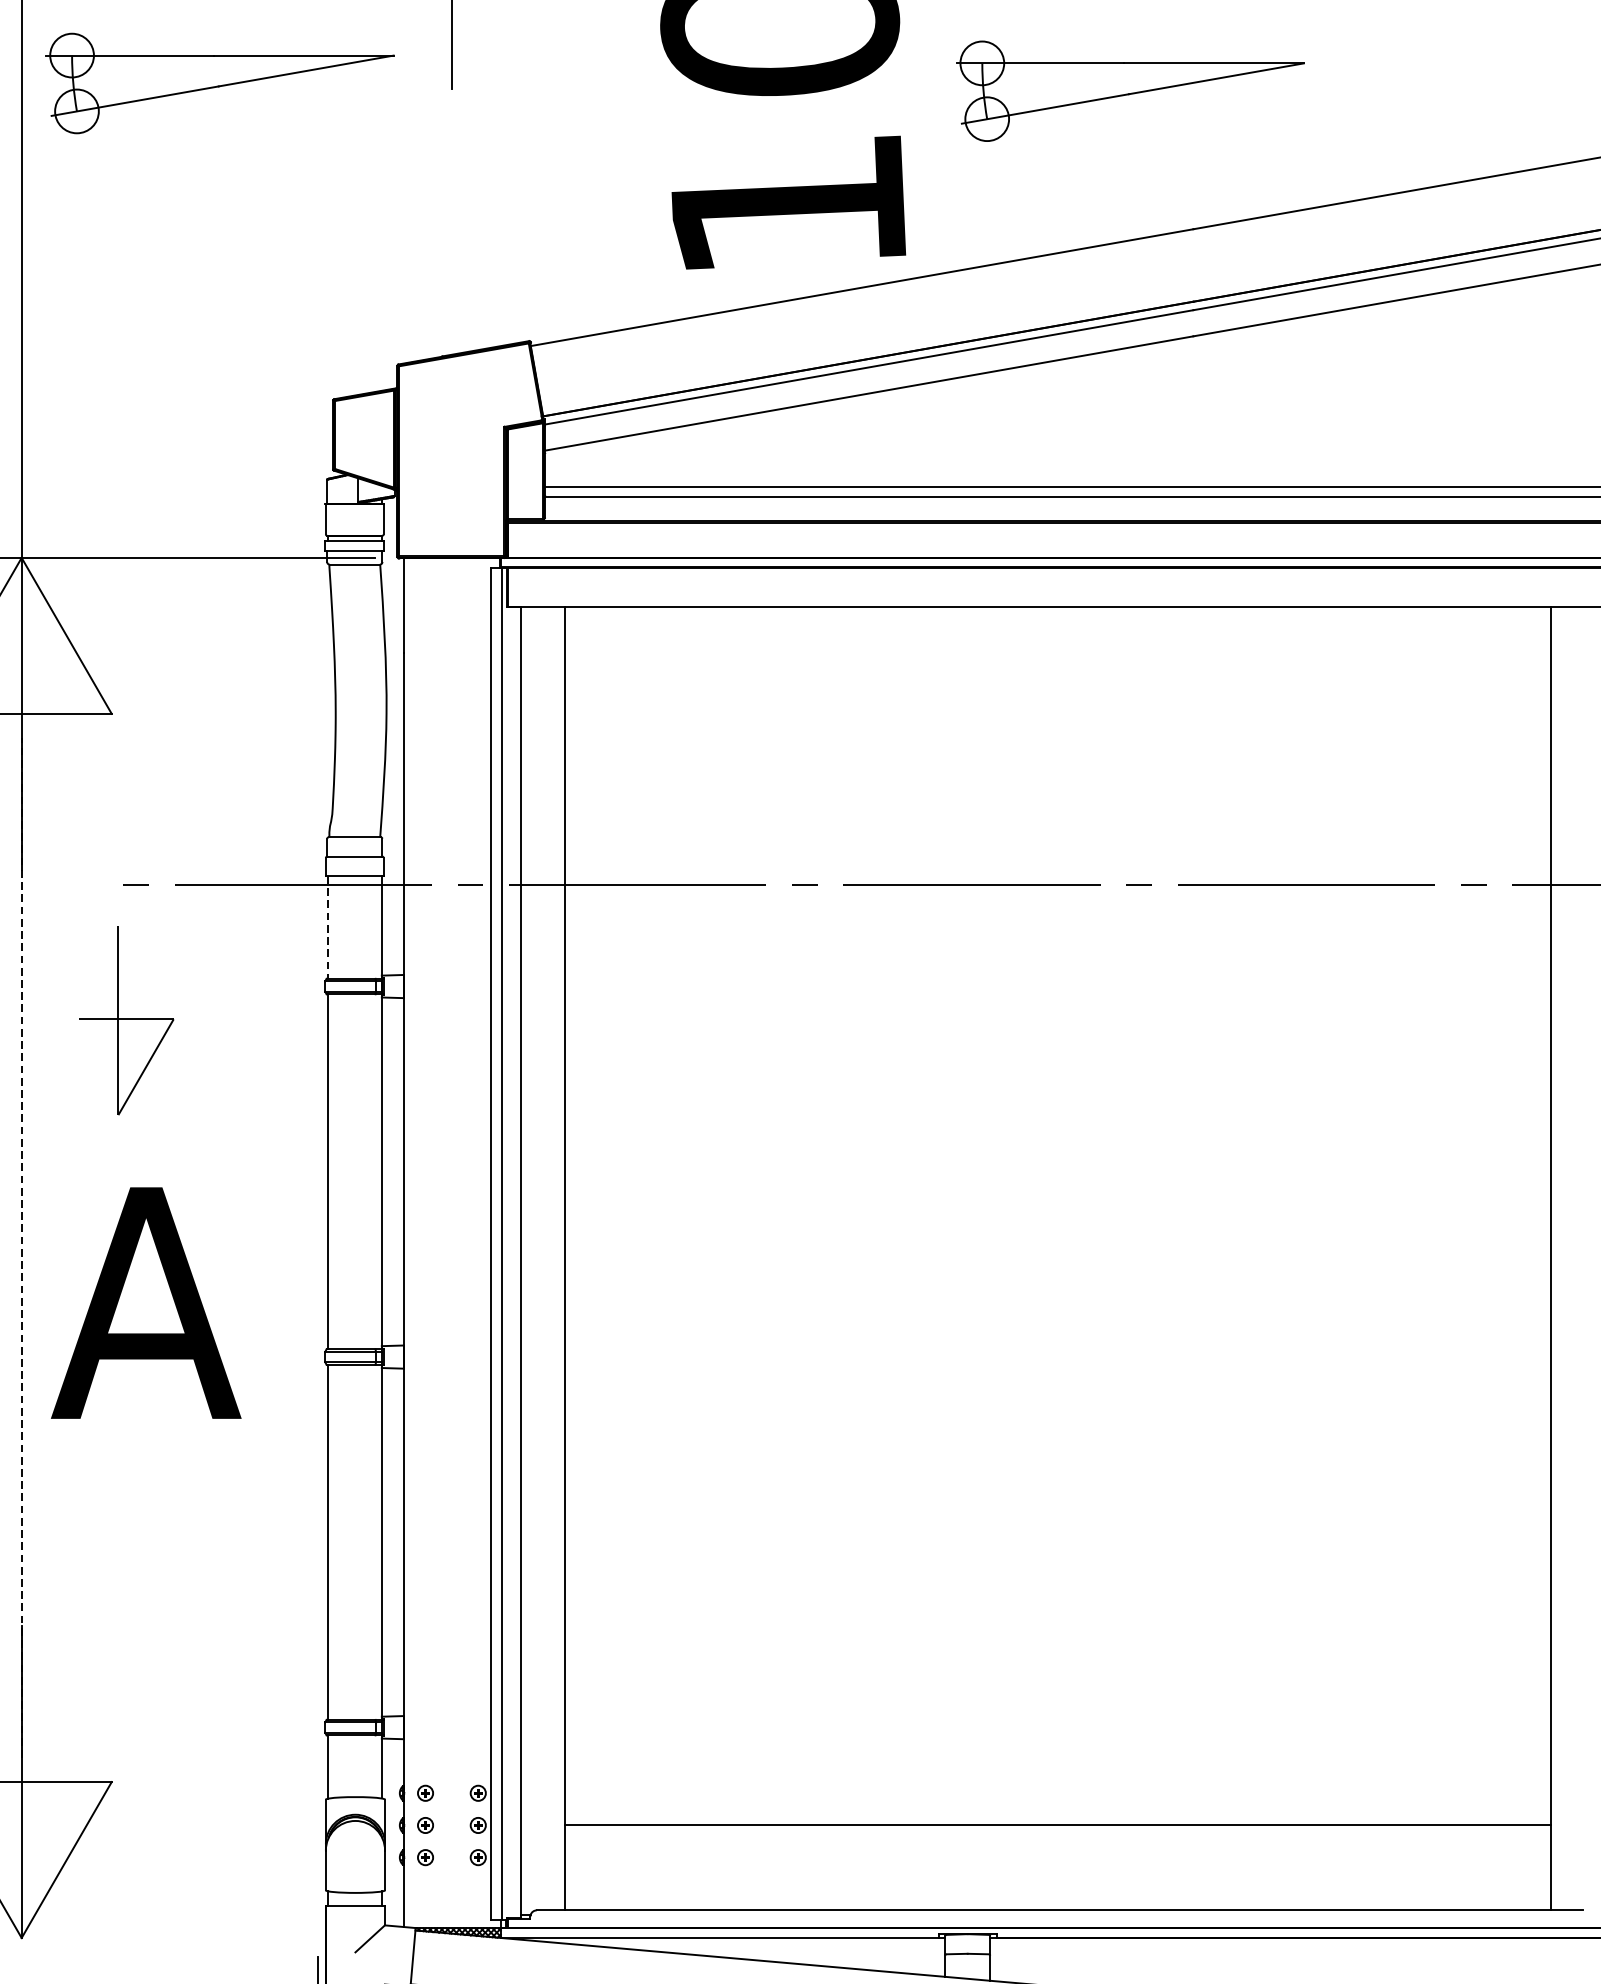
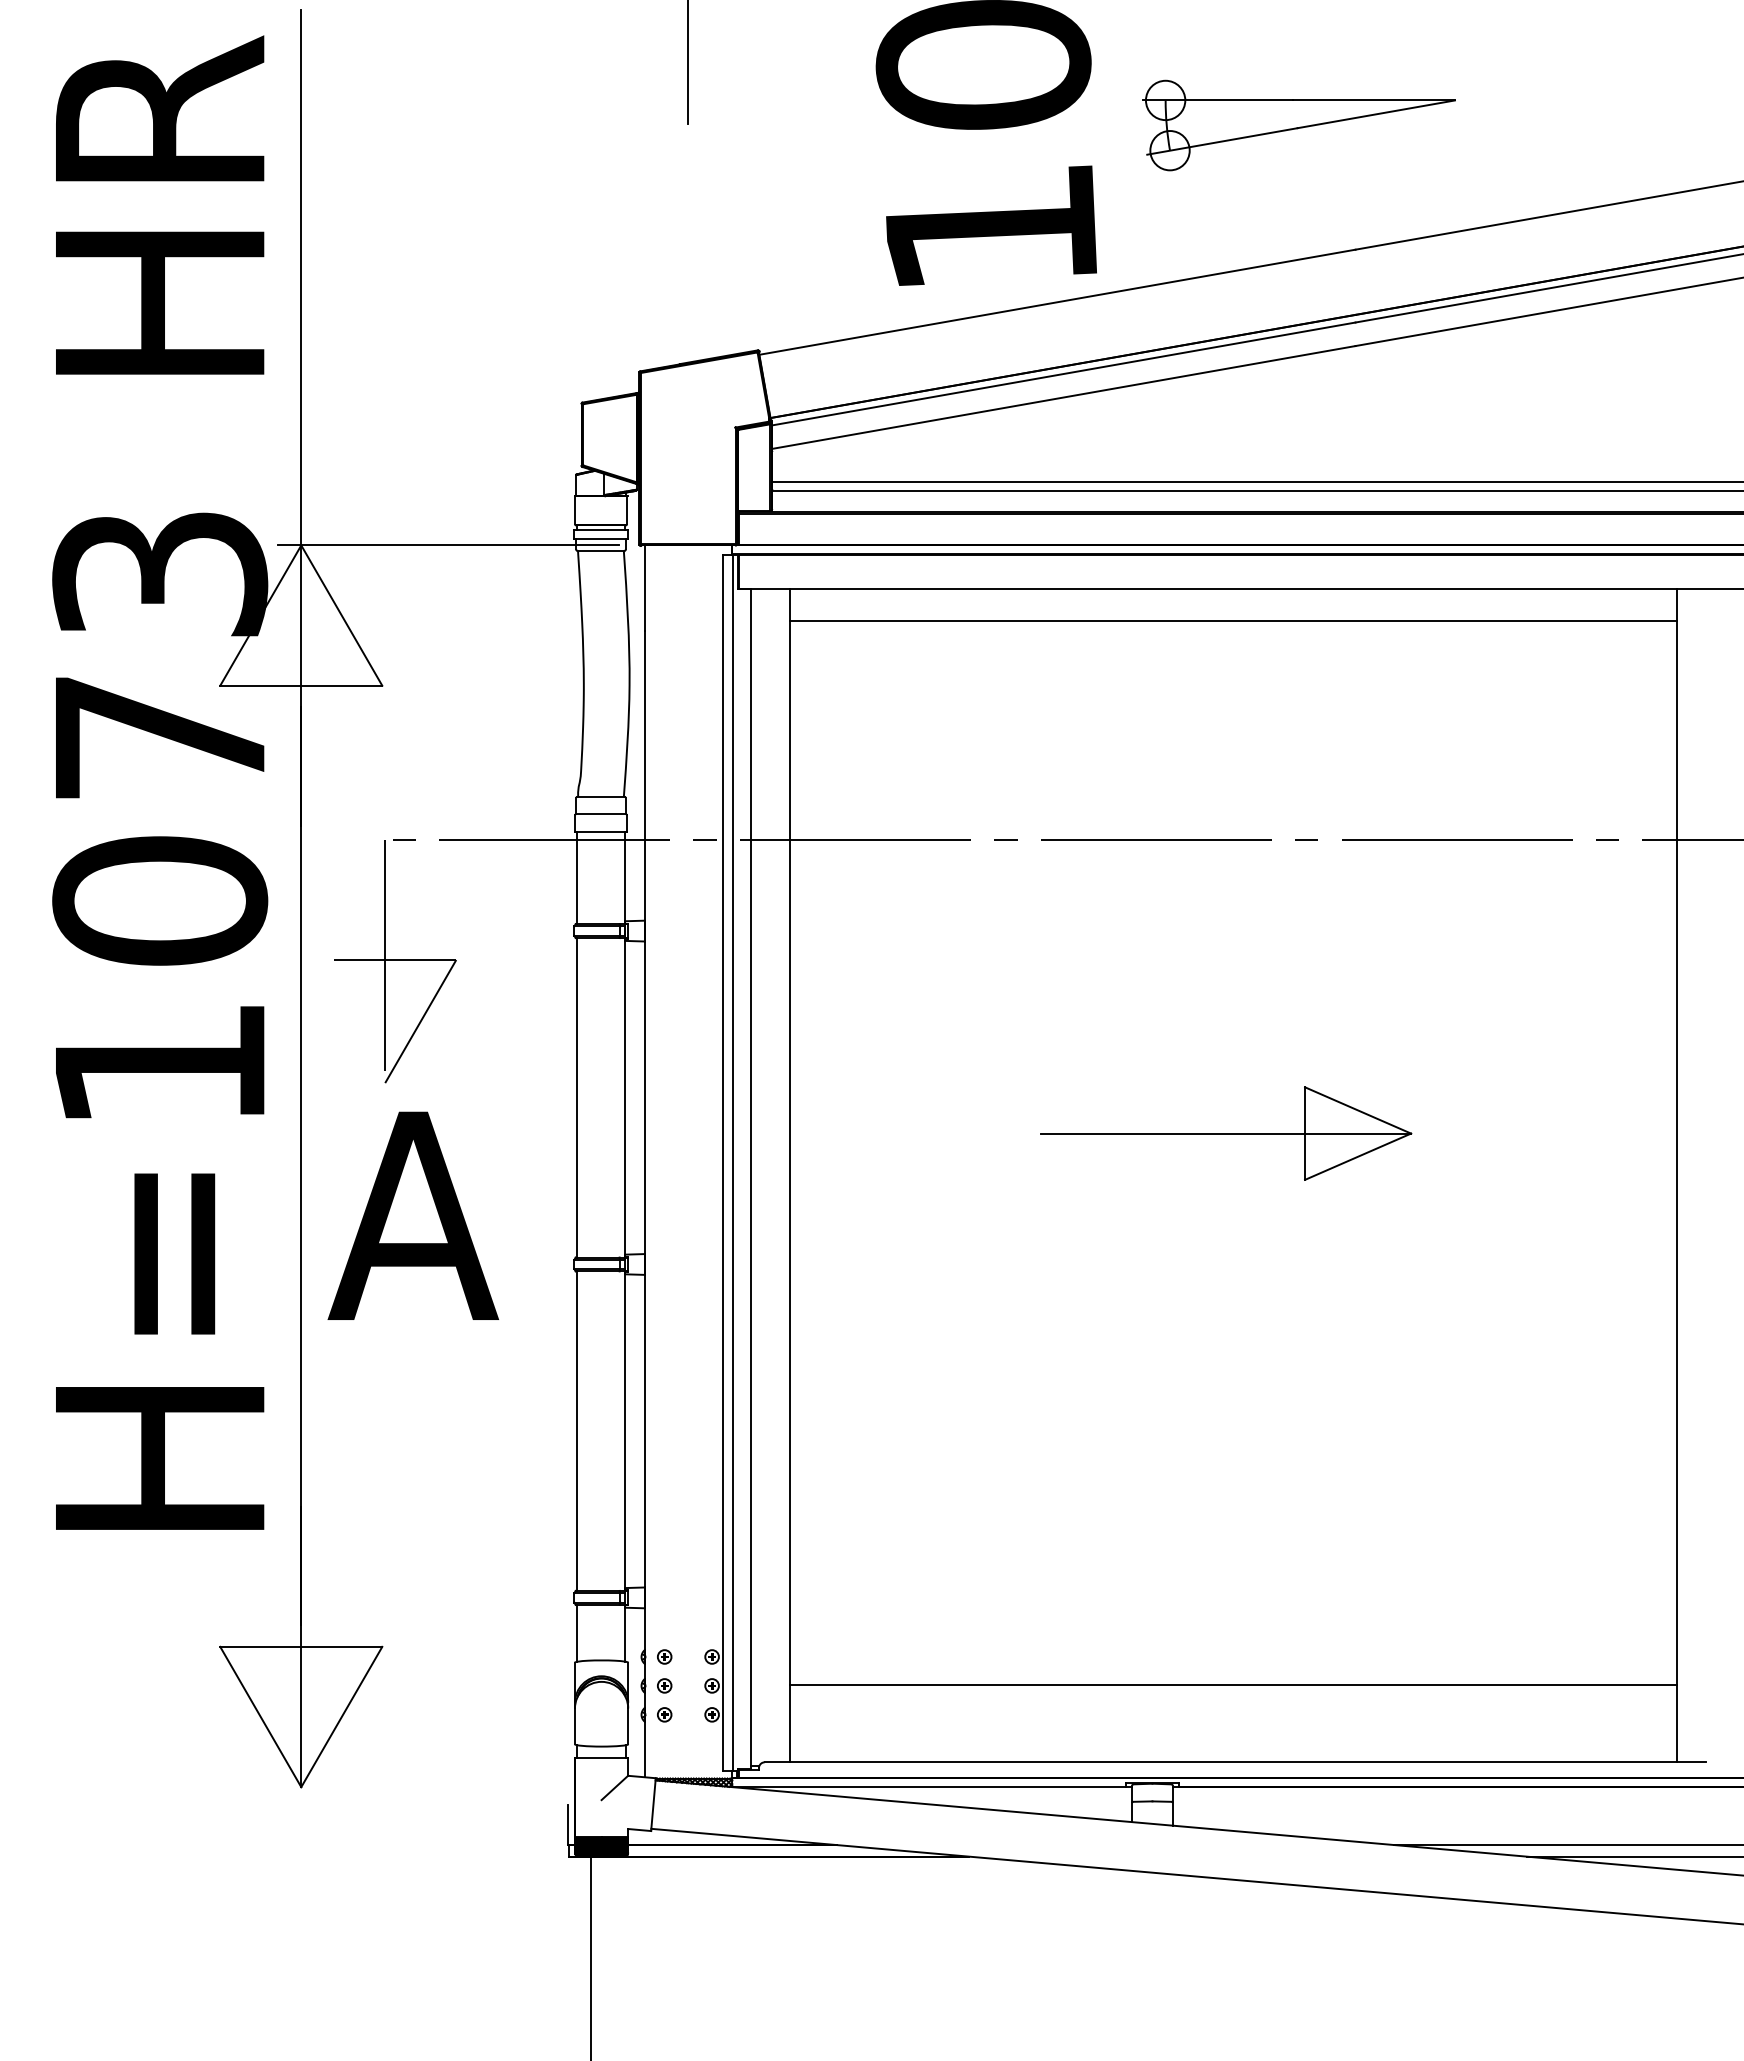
part: (219, 83) -> (479, 118), removed
line: (1057, 641) -> (1233, 620), added
line: (327, 928) -> (576, 878), dashed -> solid
part: (126, 1020) -> (395, 961), size x1.43
part: (1049, 1211) -> (1226, 1133), added
line: (21, 1248) -> (301, 1166), dashed -> solid

